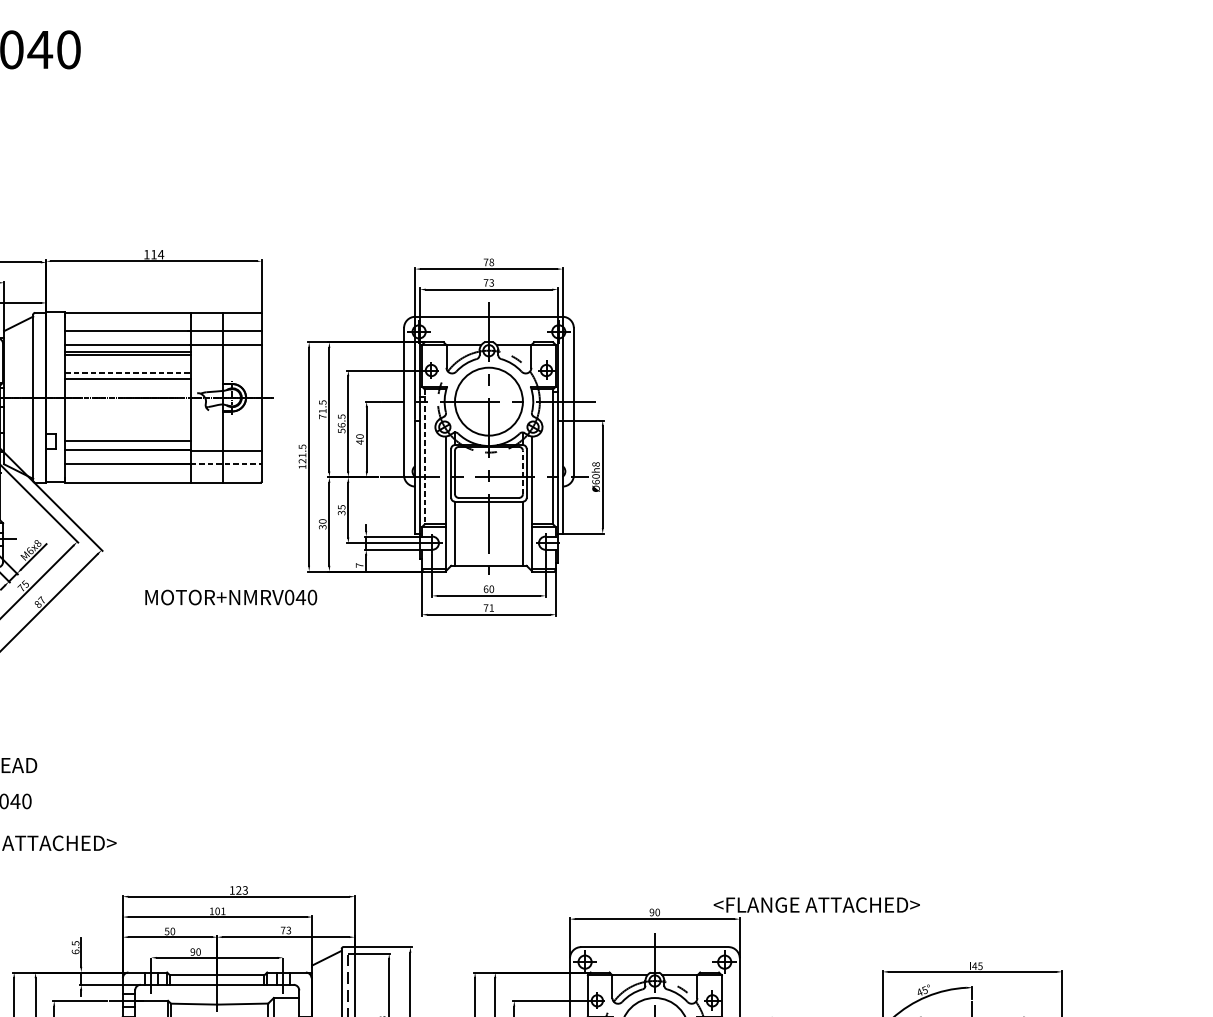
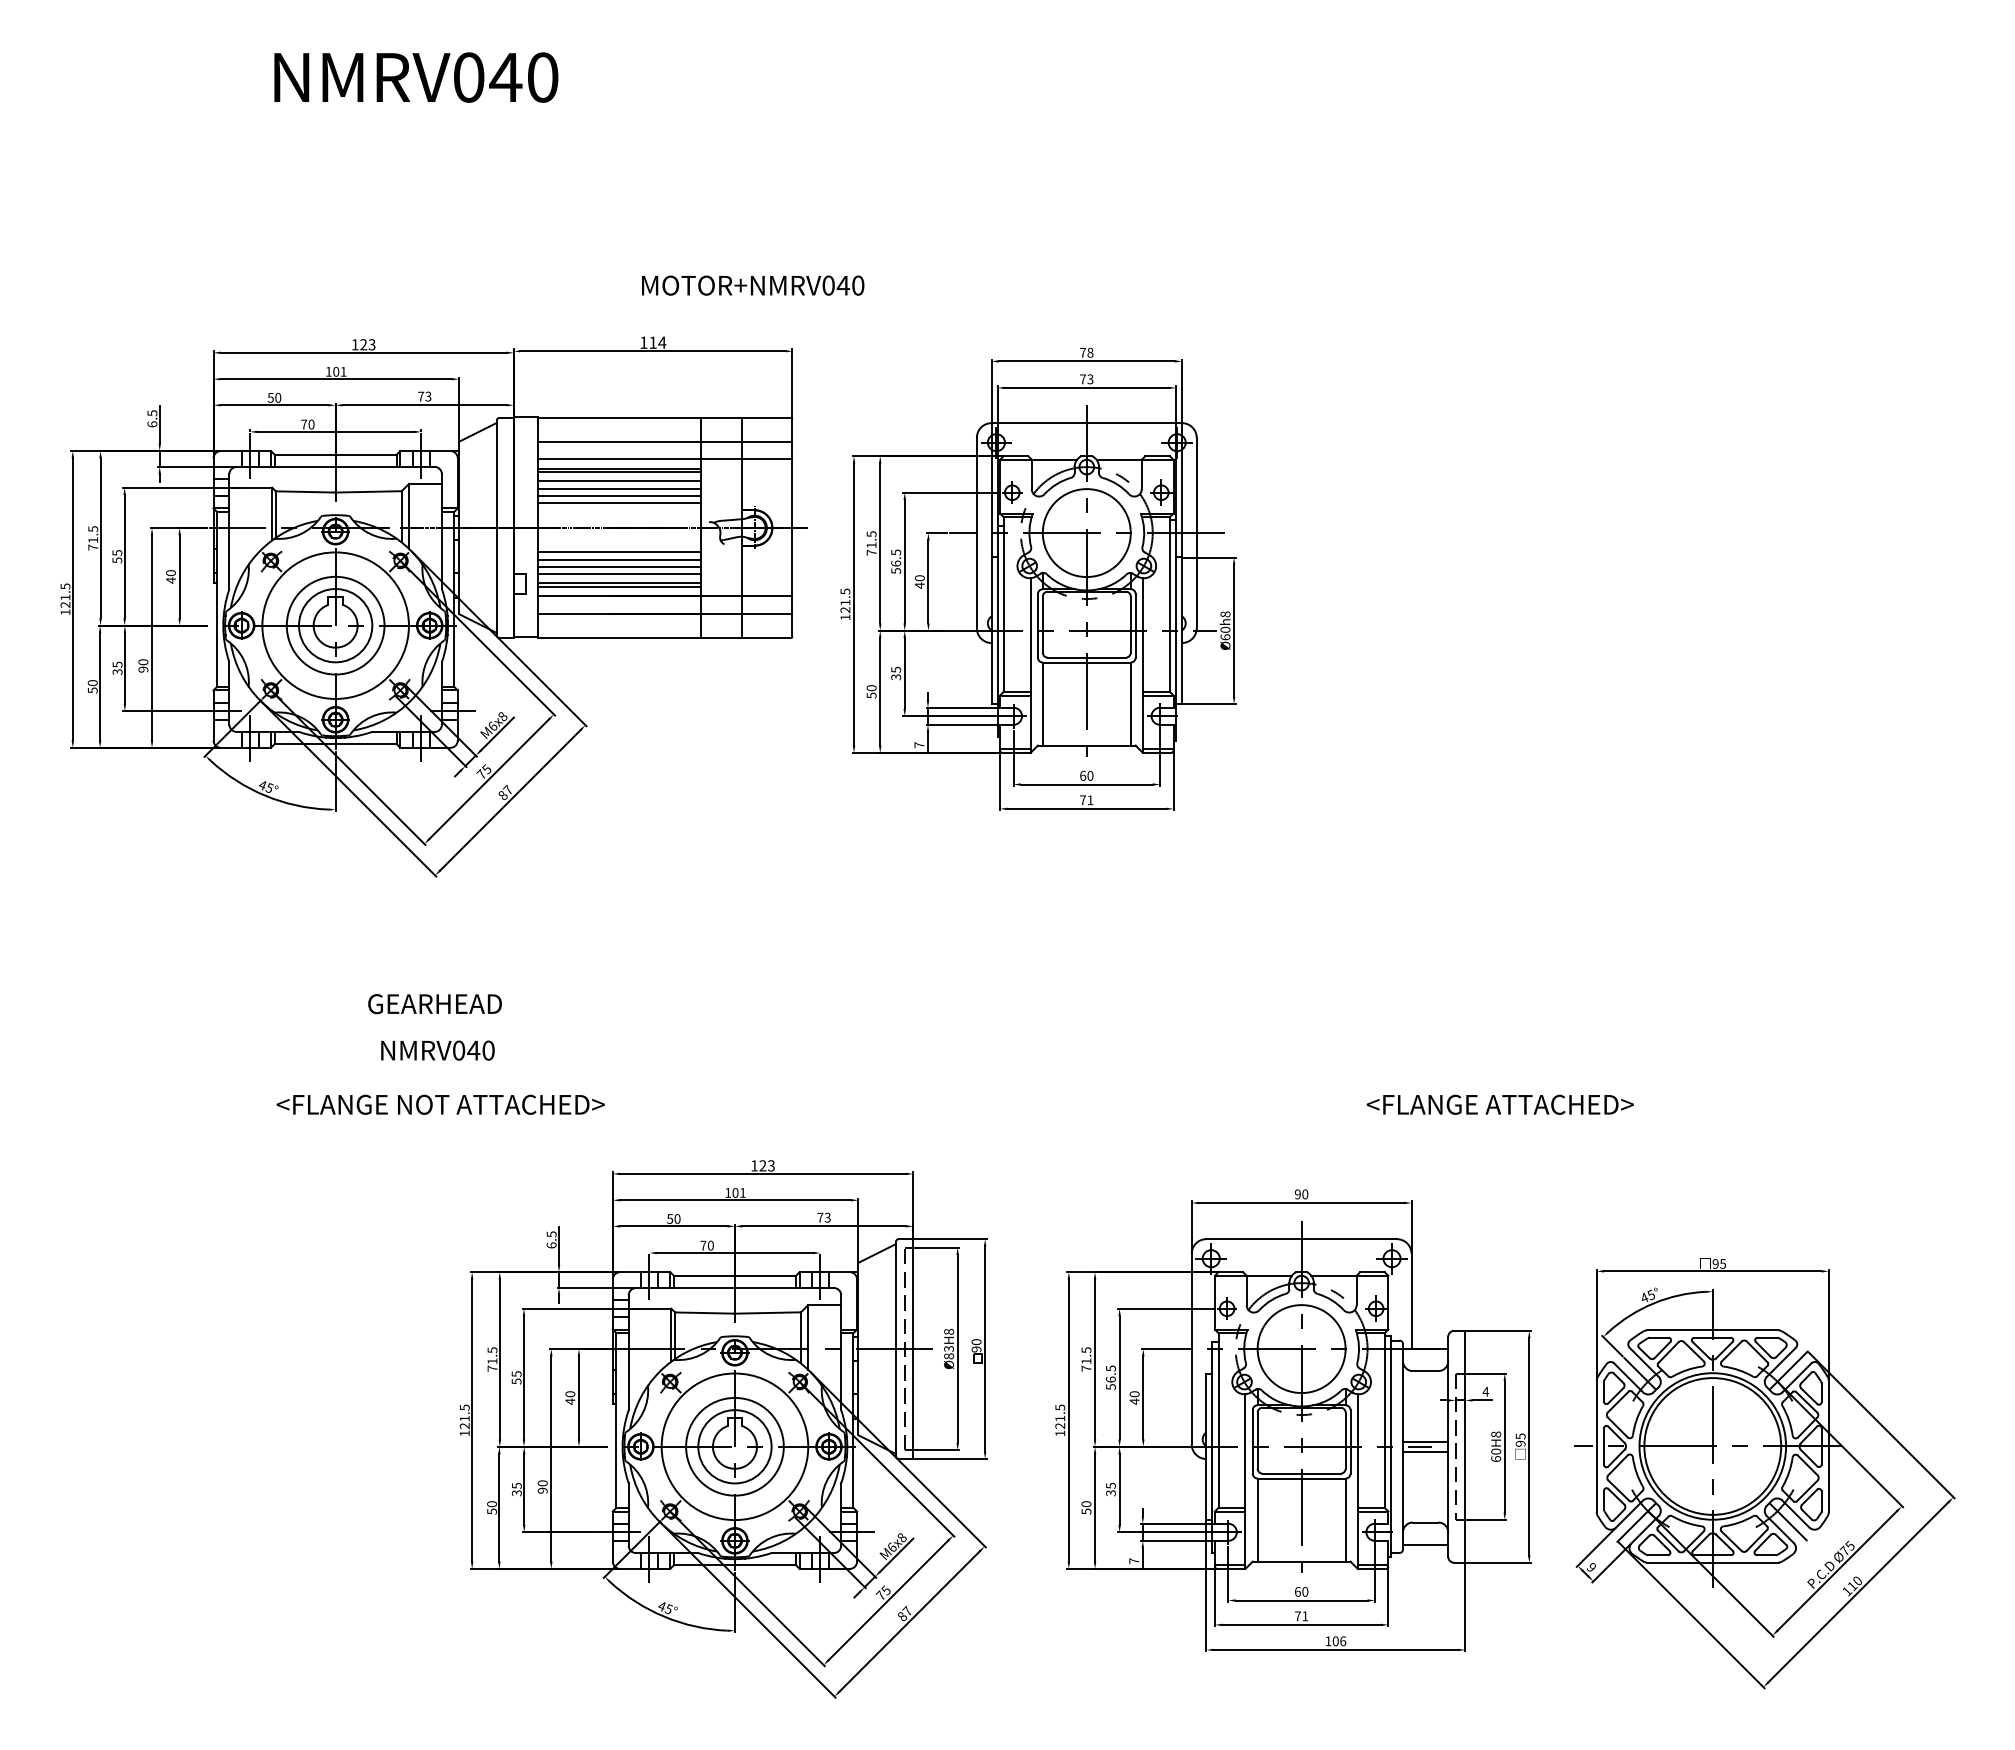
line: (128, 361) -> (619, 481), added
line: (128, 367) -> (619, 488), added
line: (128, 373) -> (620, 496), dashed -> solid
line: (128, 416) -> (619, 552), added
line: (128, 422) -> (619, 559), added
line: (128, 427) -> (619, 566), added
line: (128, 433) -> (619, 574), added
line: (128, 443) -> (619, 587), added
line: (424, 457) -> (1003, 605), dashed -> solid
line: (226, 464) -> (746, 614), dashed -> solid
line: (522, 472) -> (1130, 624), dashed -> solid
text: (321, 527) -> (870, 695), 30 -> 50
text: (231, 597) -> (753, 285), moved
text: (816, 904) -> (1499, 1104), moved
text: (192, 951) -> (703, 1245), 90 -> 70
text: (974, 965) -> (1715, 1263), 45 -> 95

